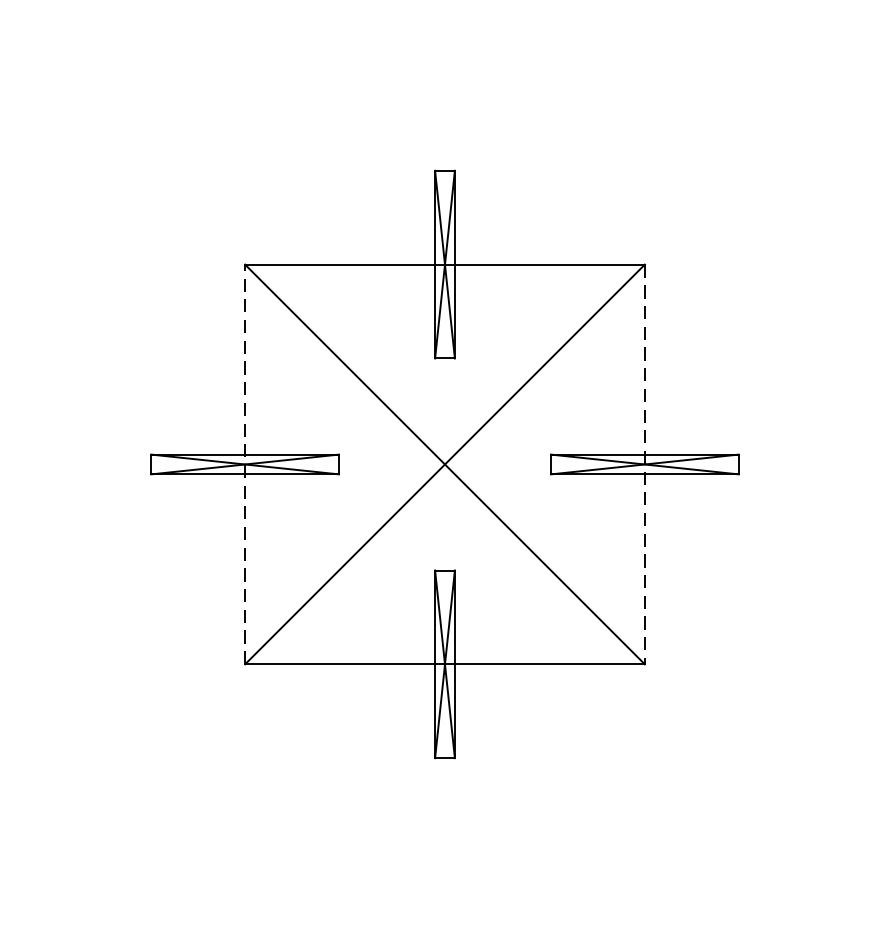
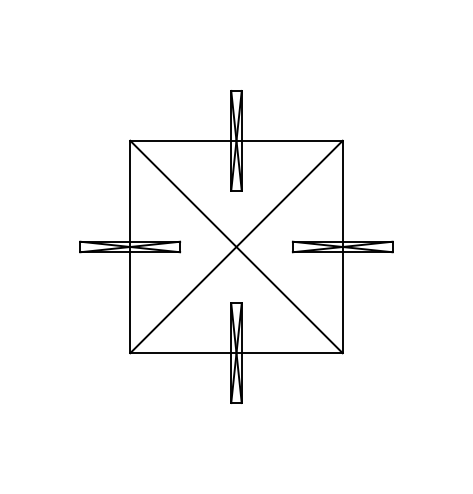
line: (245, 463) -> (130, 246), dashed -> solid
line: (644, 465) -> (342, 247), dashed -> solid

